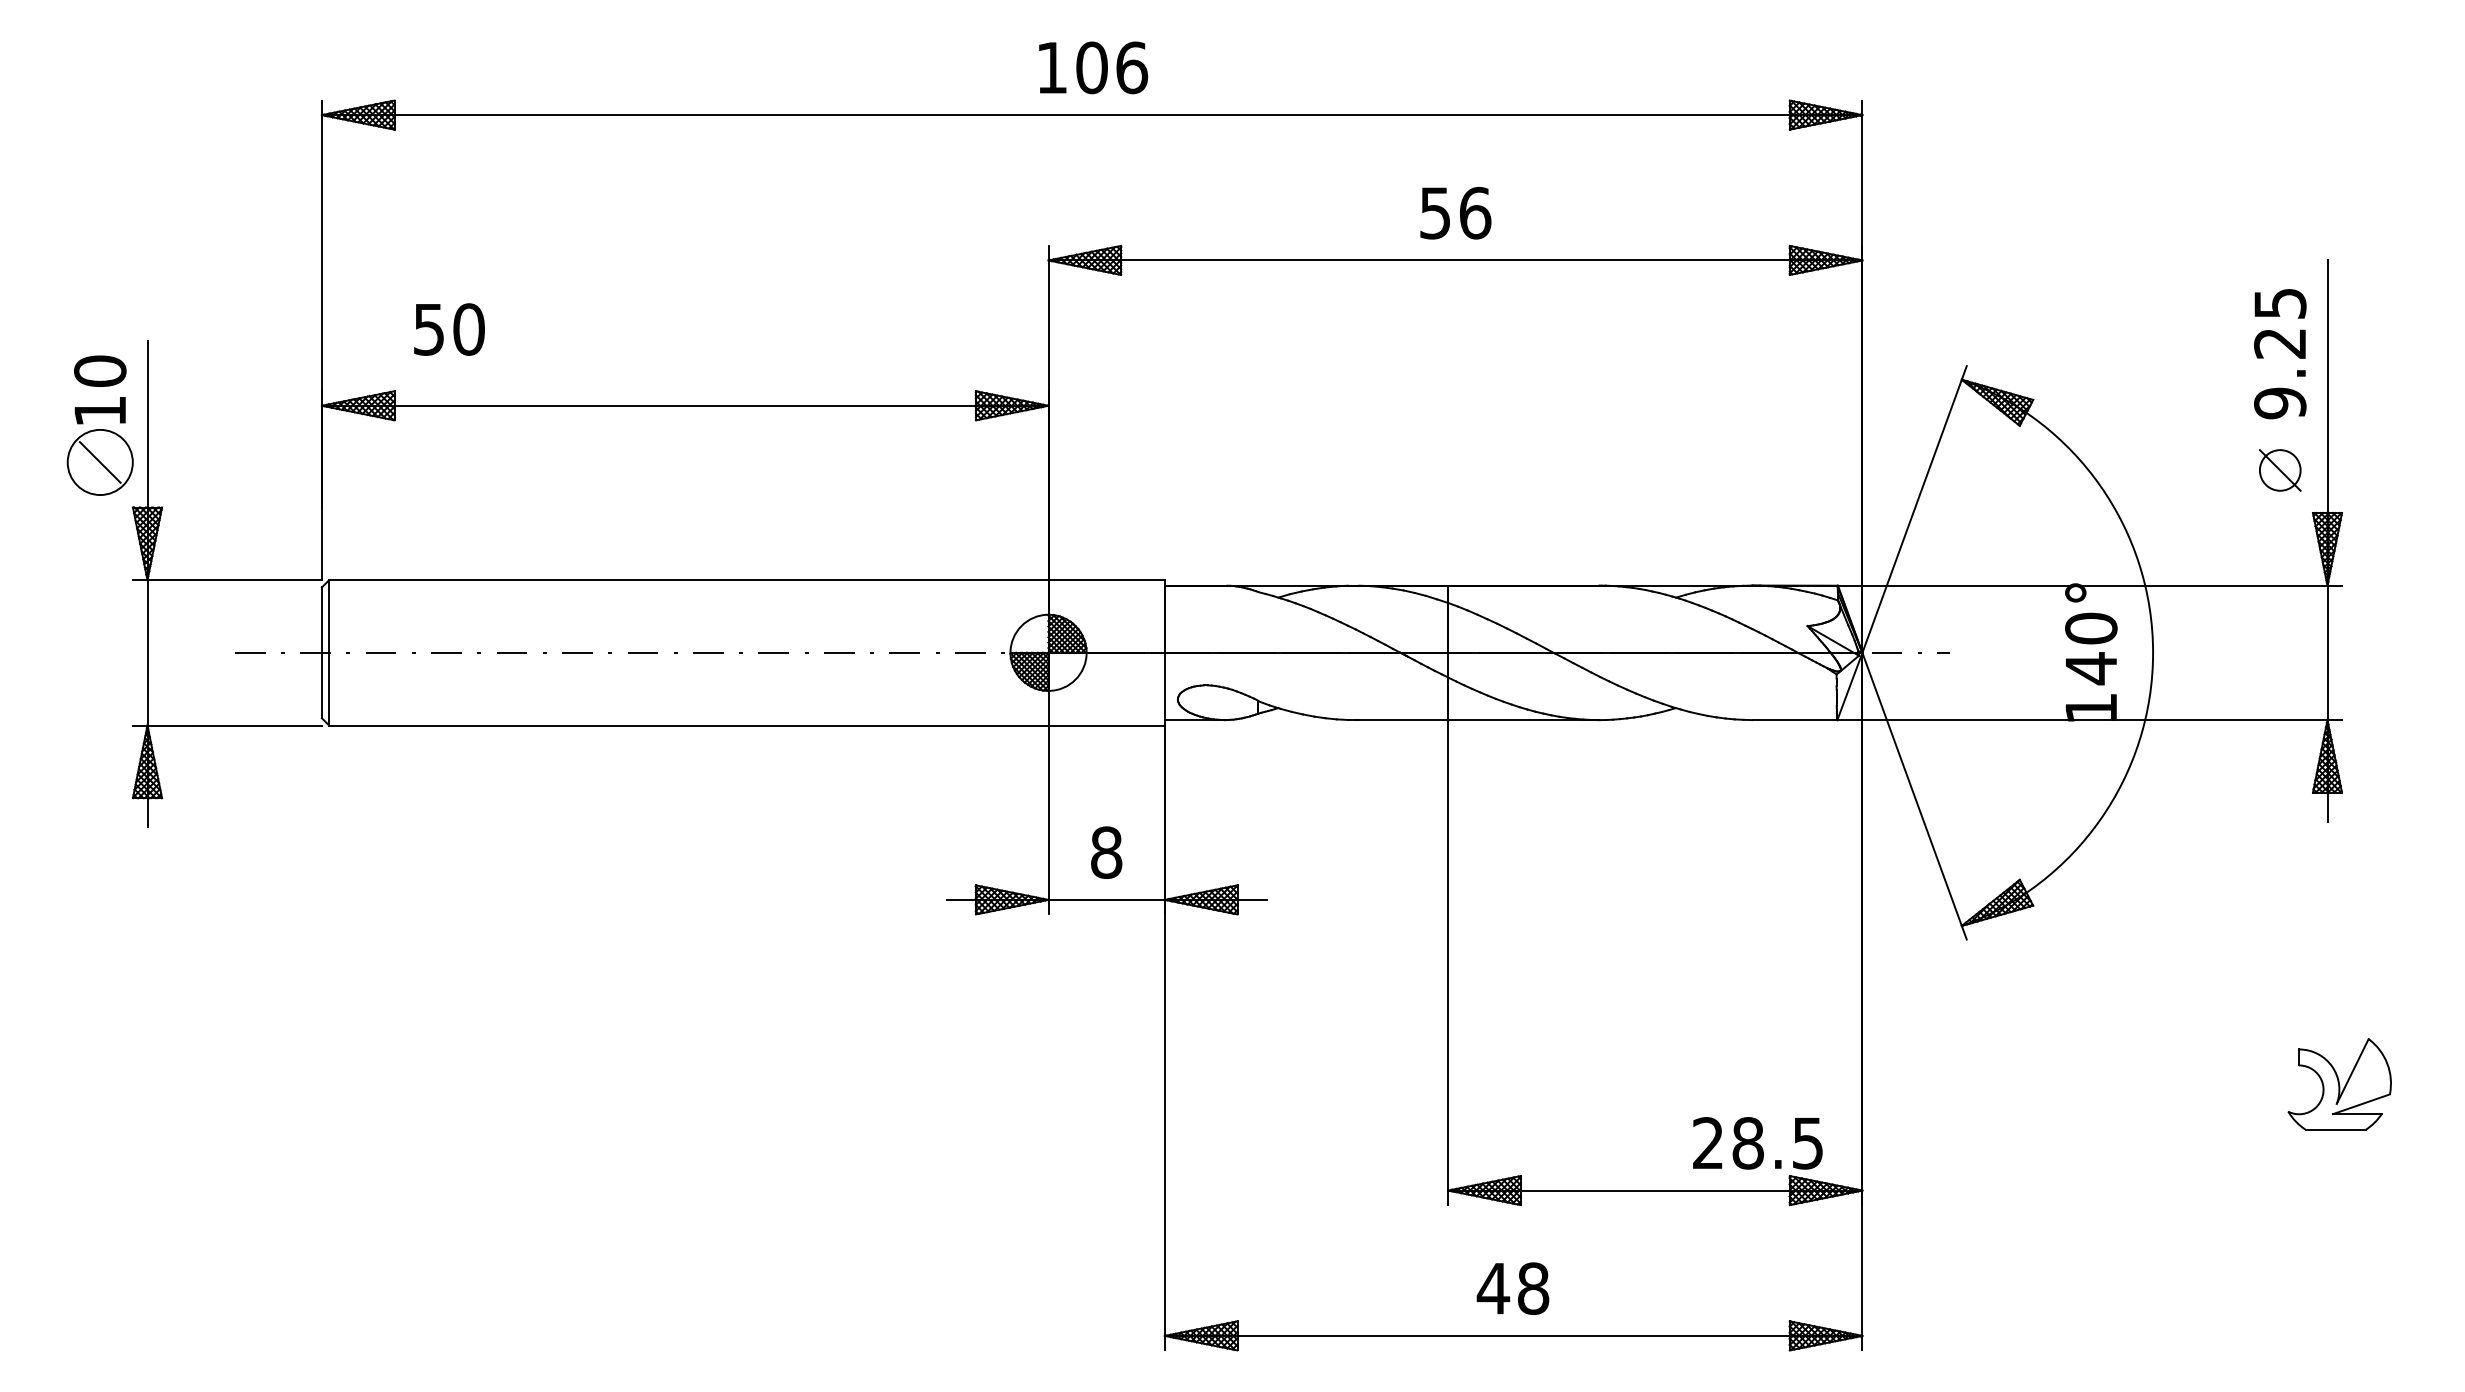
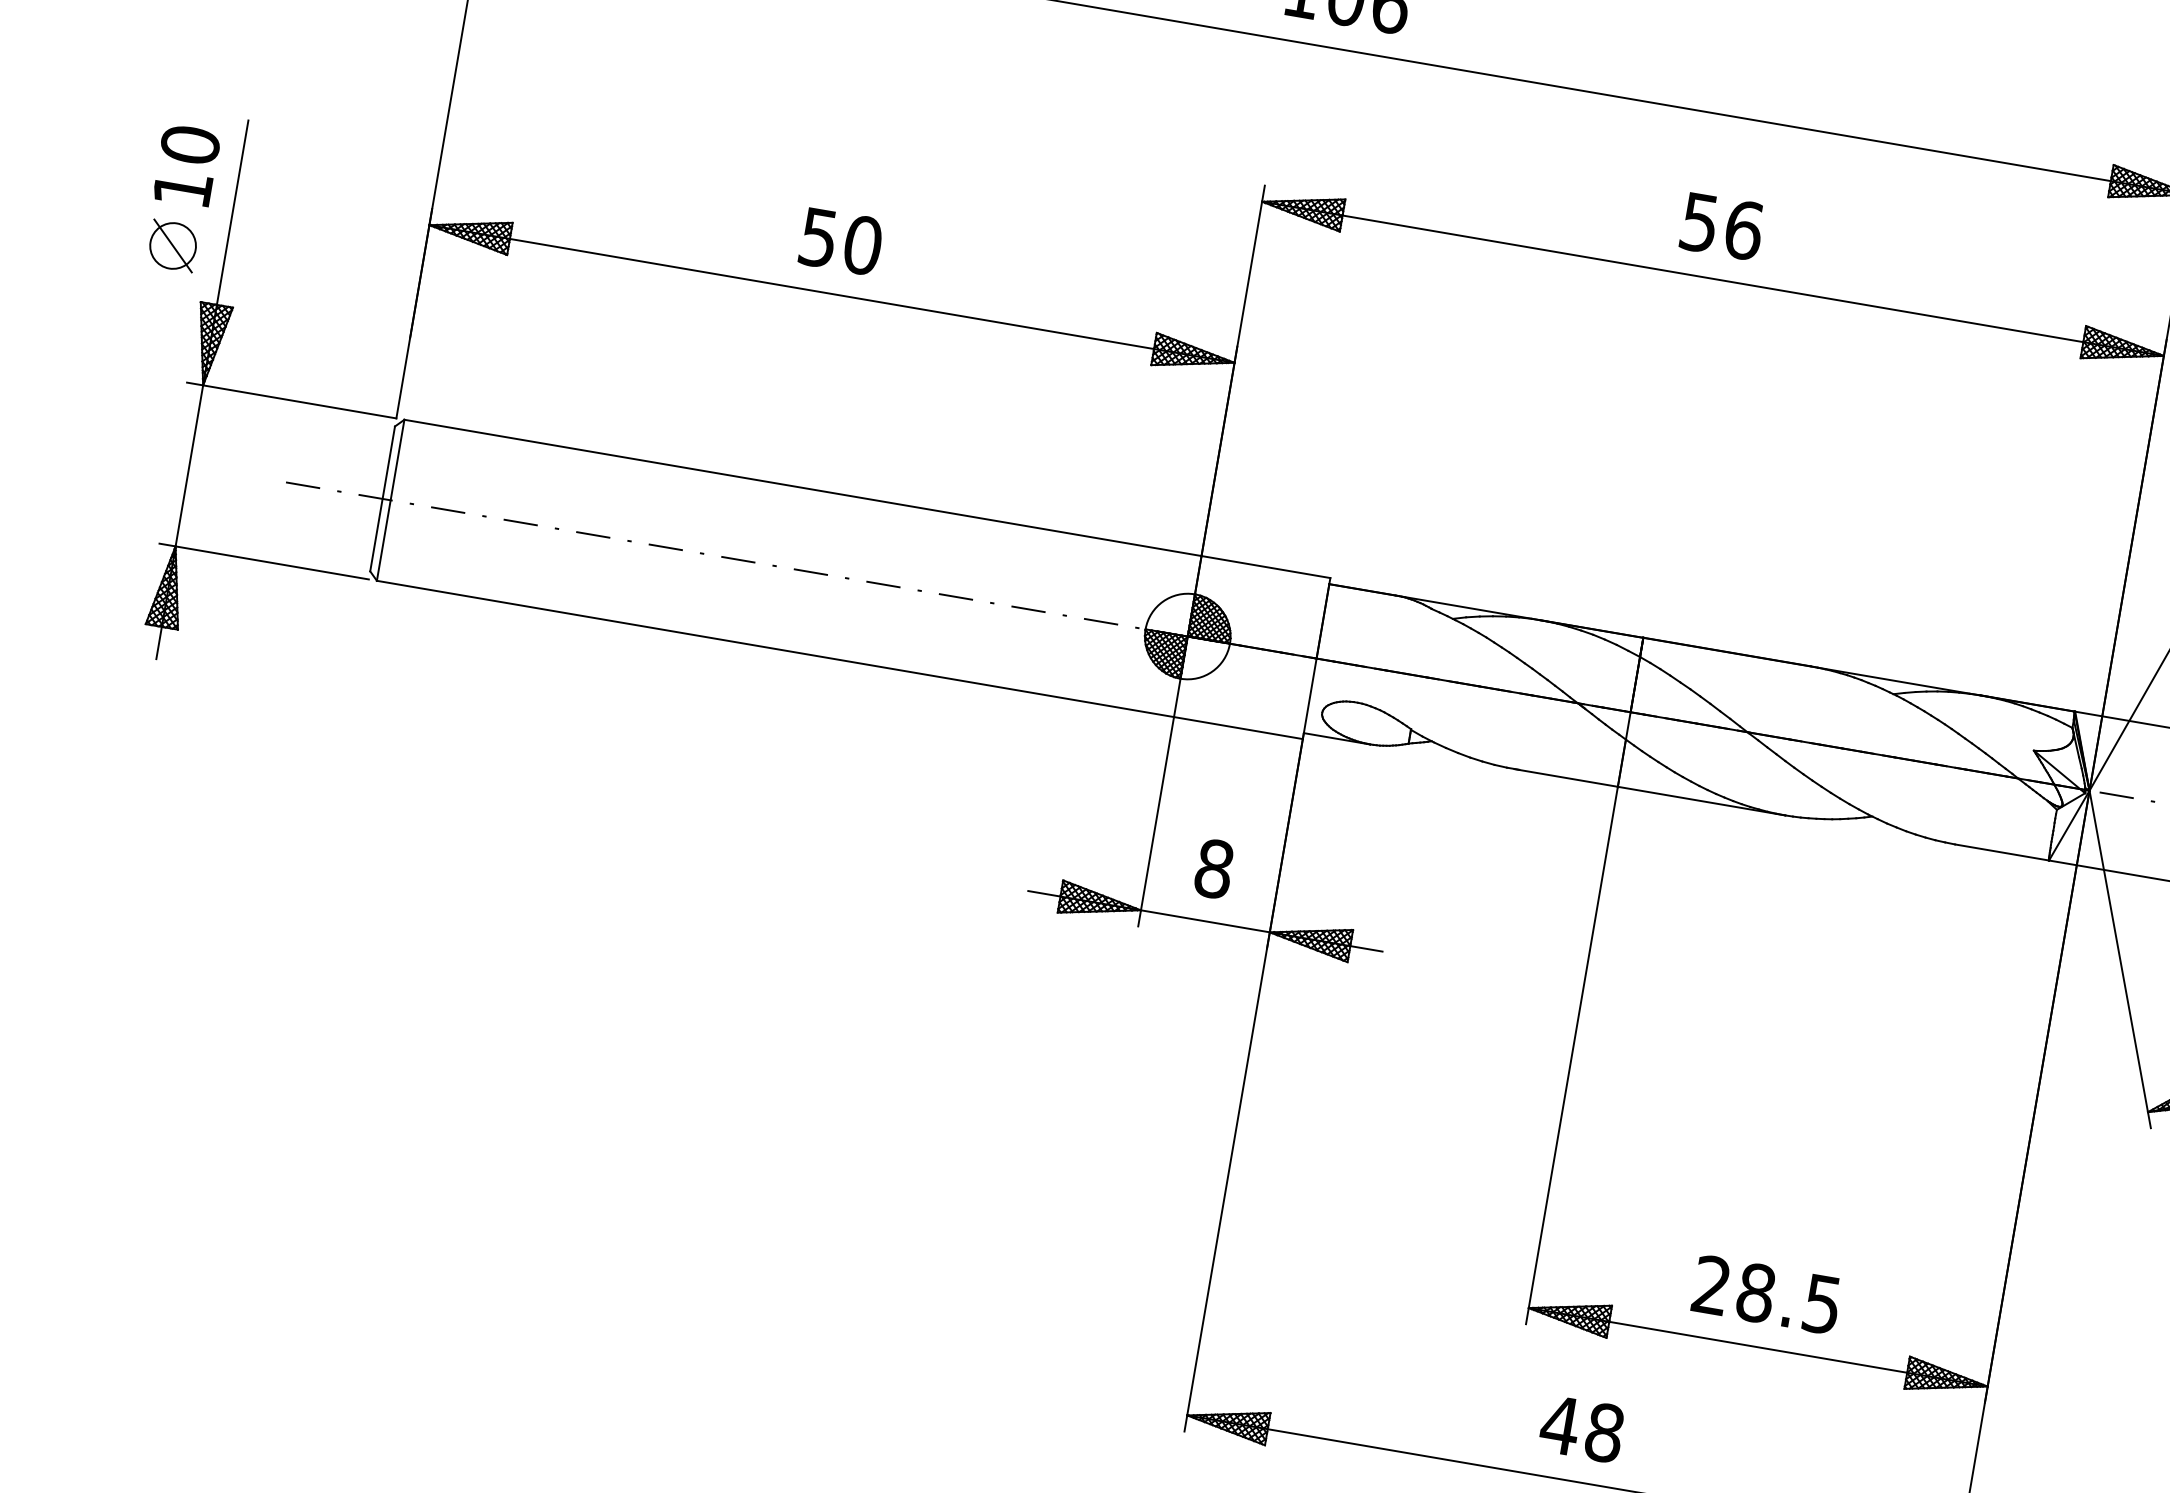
text: (449, 329) -> (841, 241), moved
circle: (99, 462) -> (172, 245), size x0.62
text: (1757, 1143) -> (1766, 1294), moved

